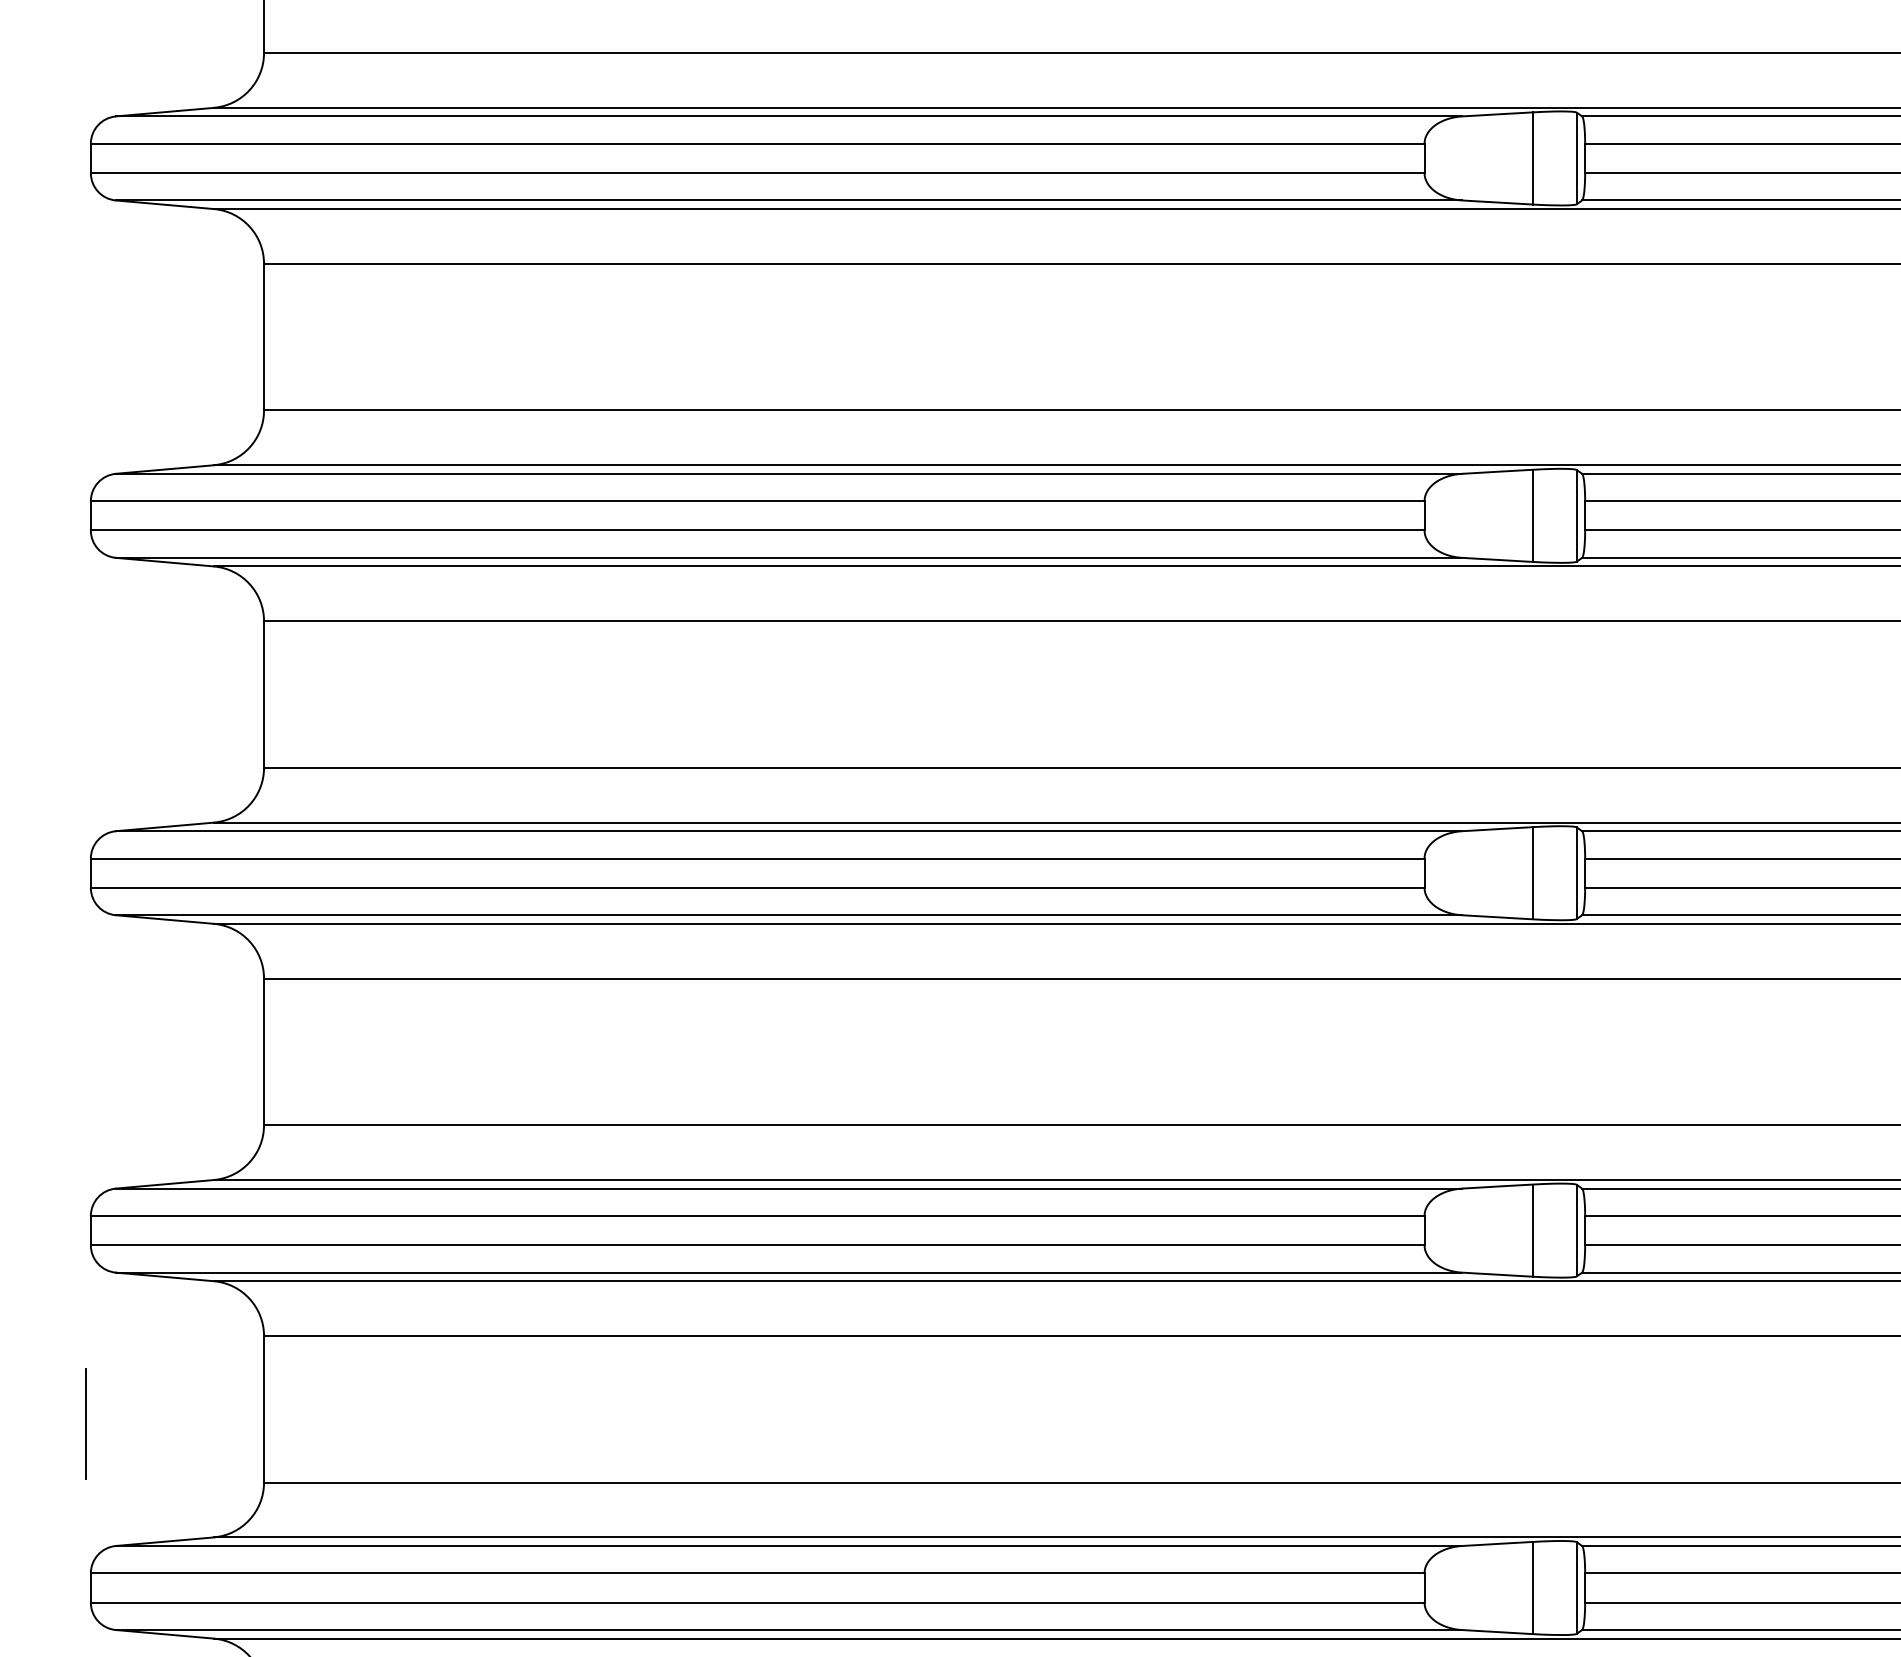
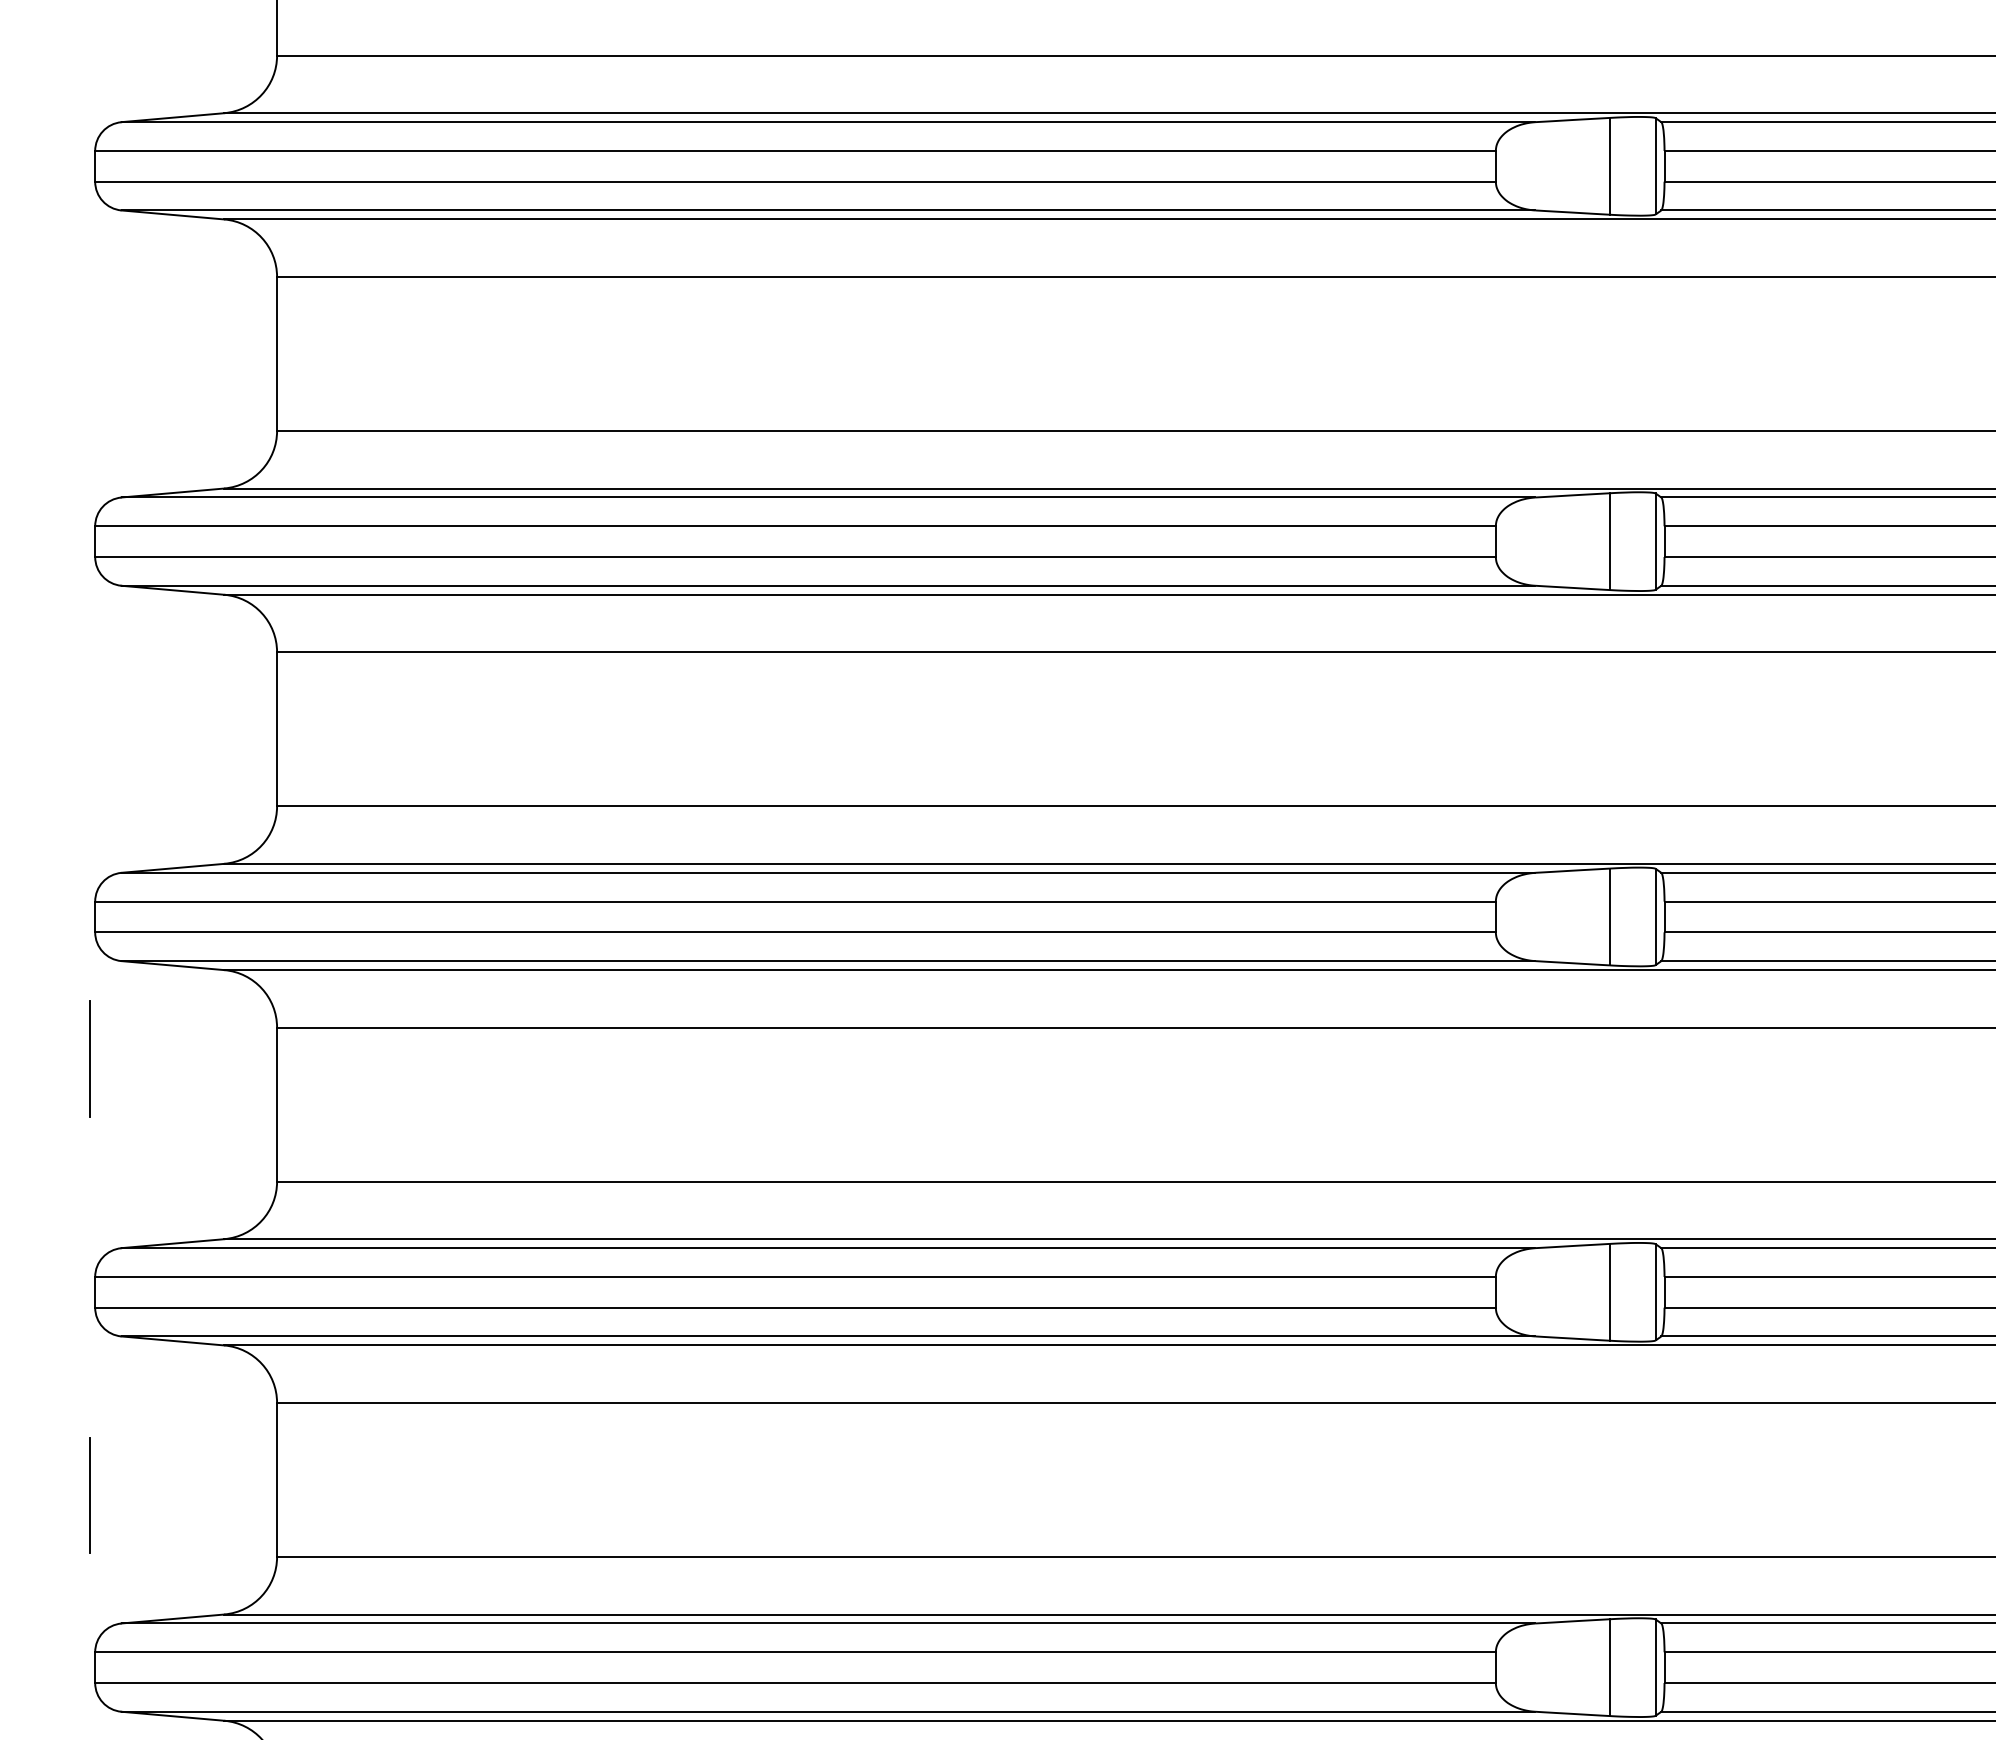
line: (85, 1007) -> (89, 1057), added

